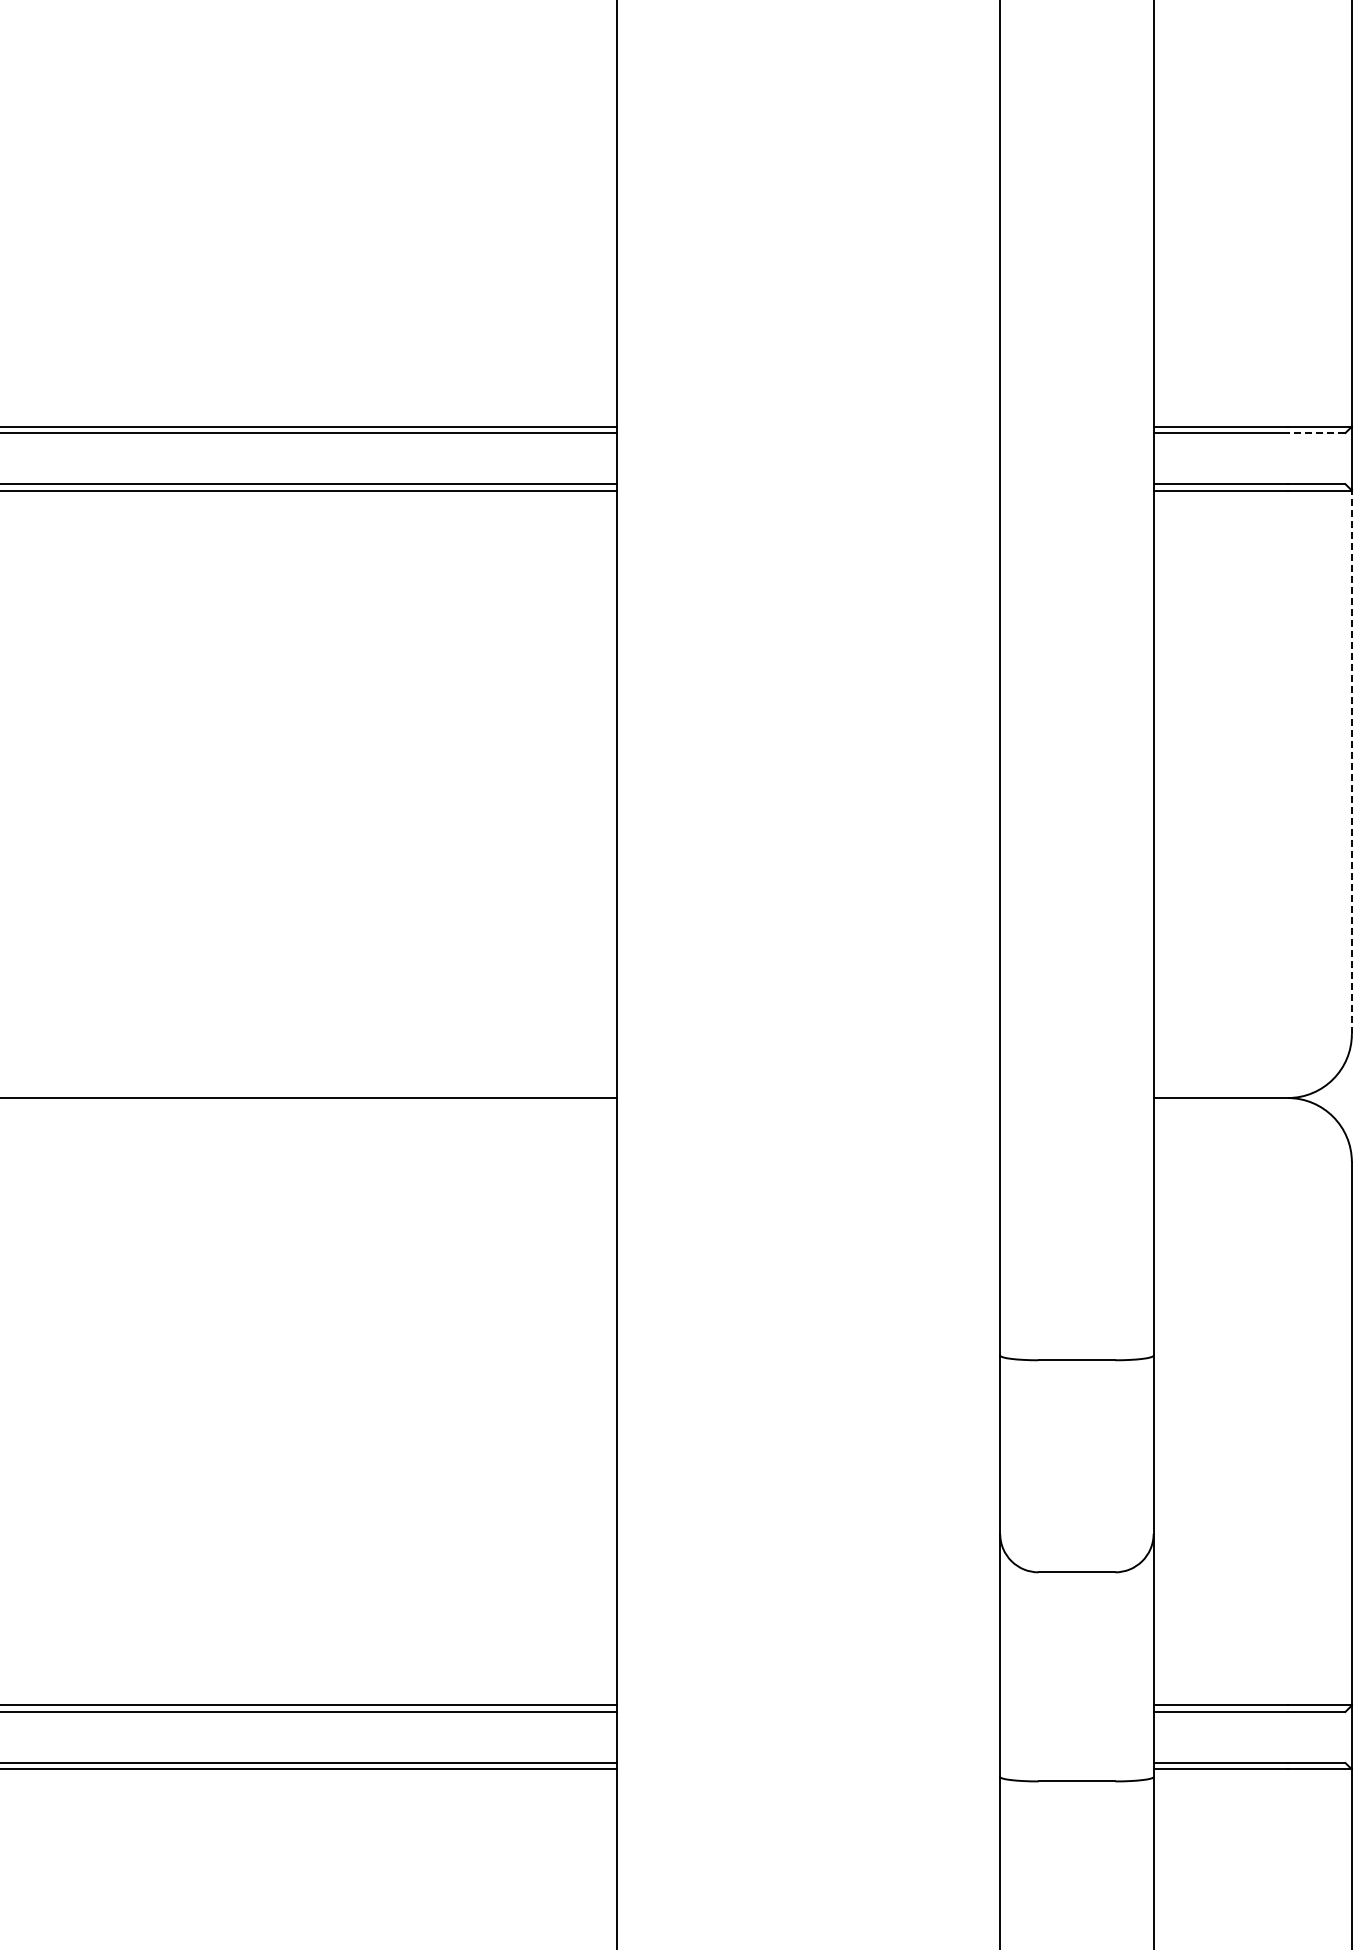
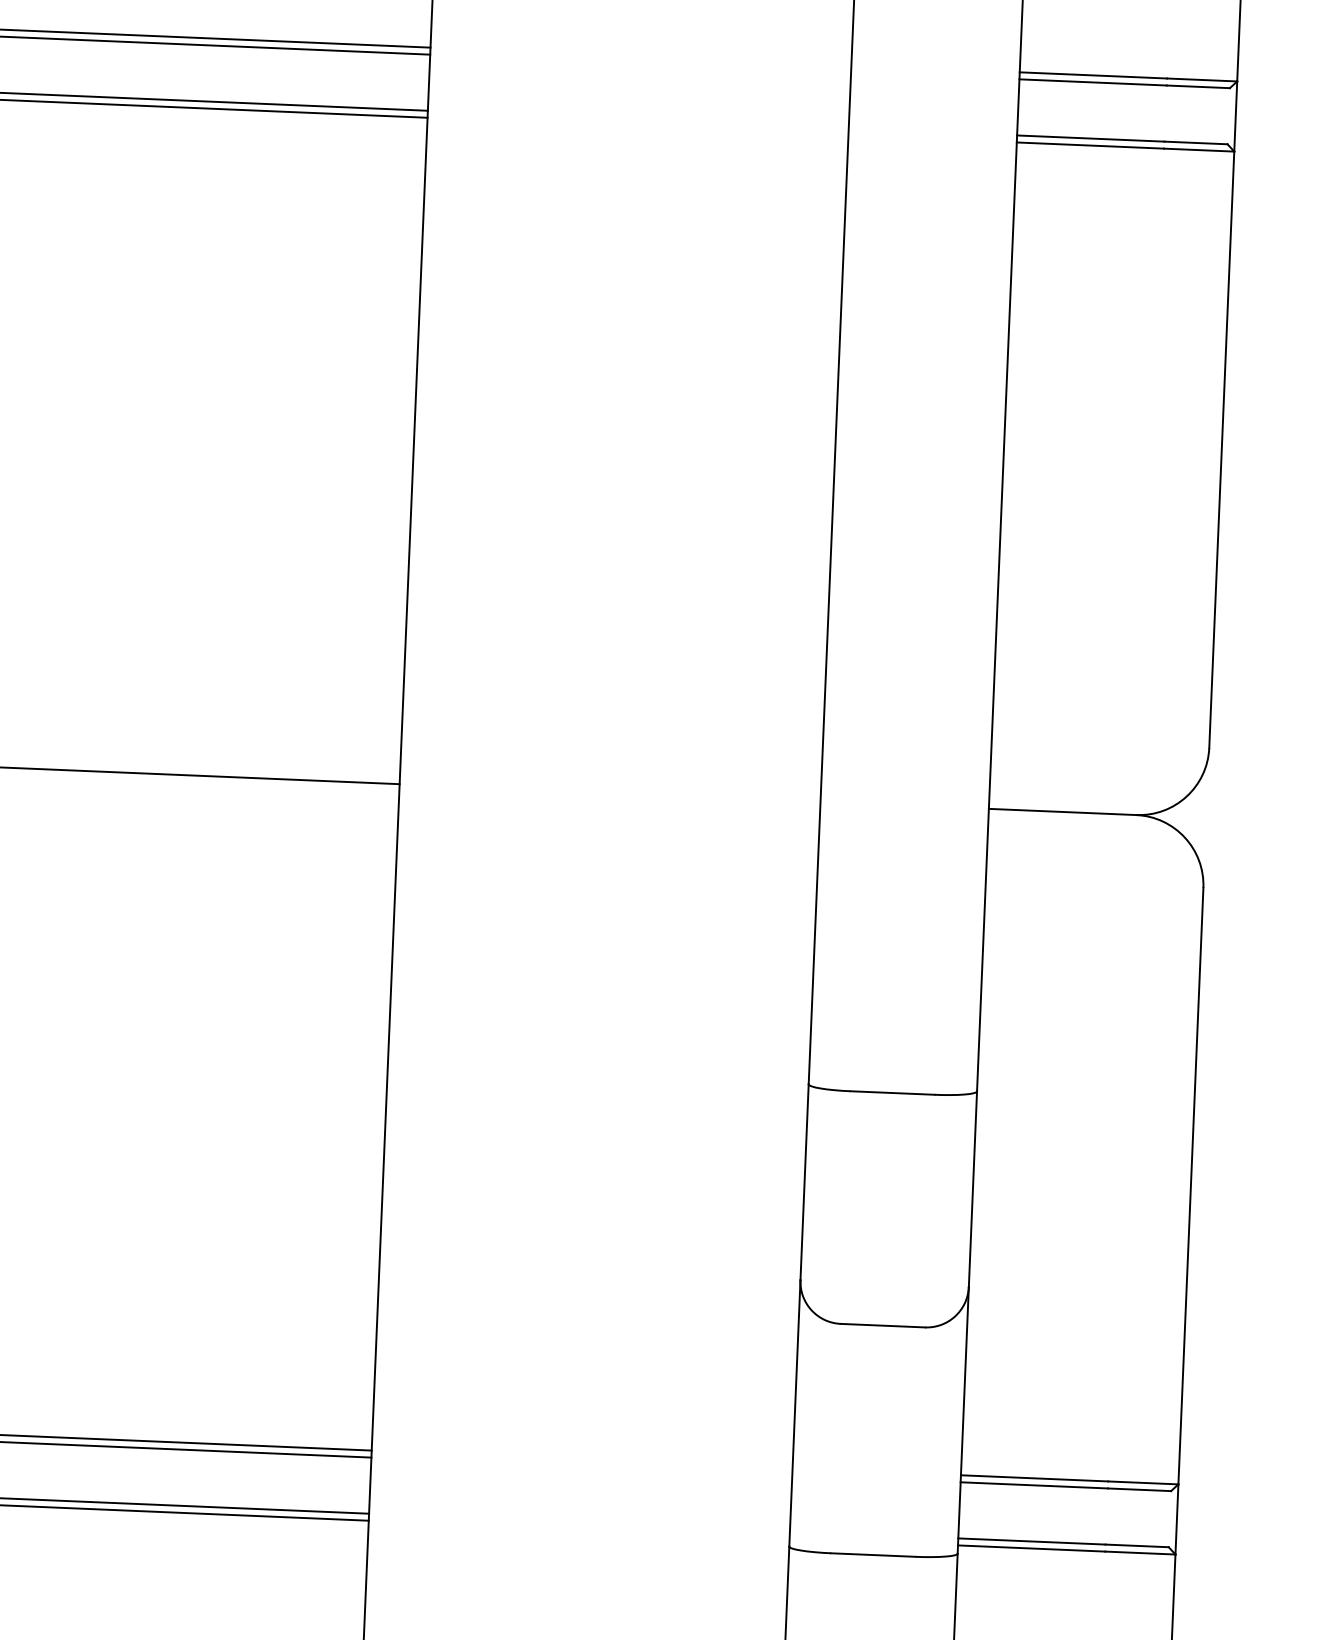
line: (1316, 433) -> (1198, 87), dashed -> solid
line: (1351, 762) -> (1221, 449), dashed -> solid

